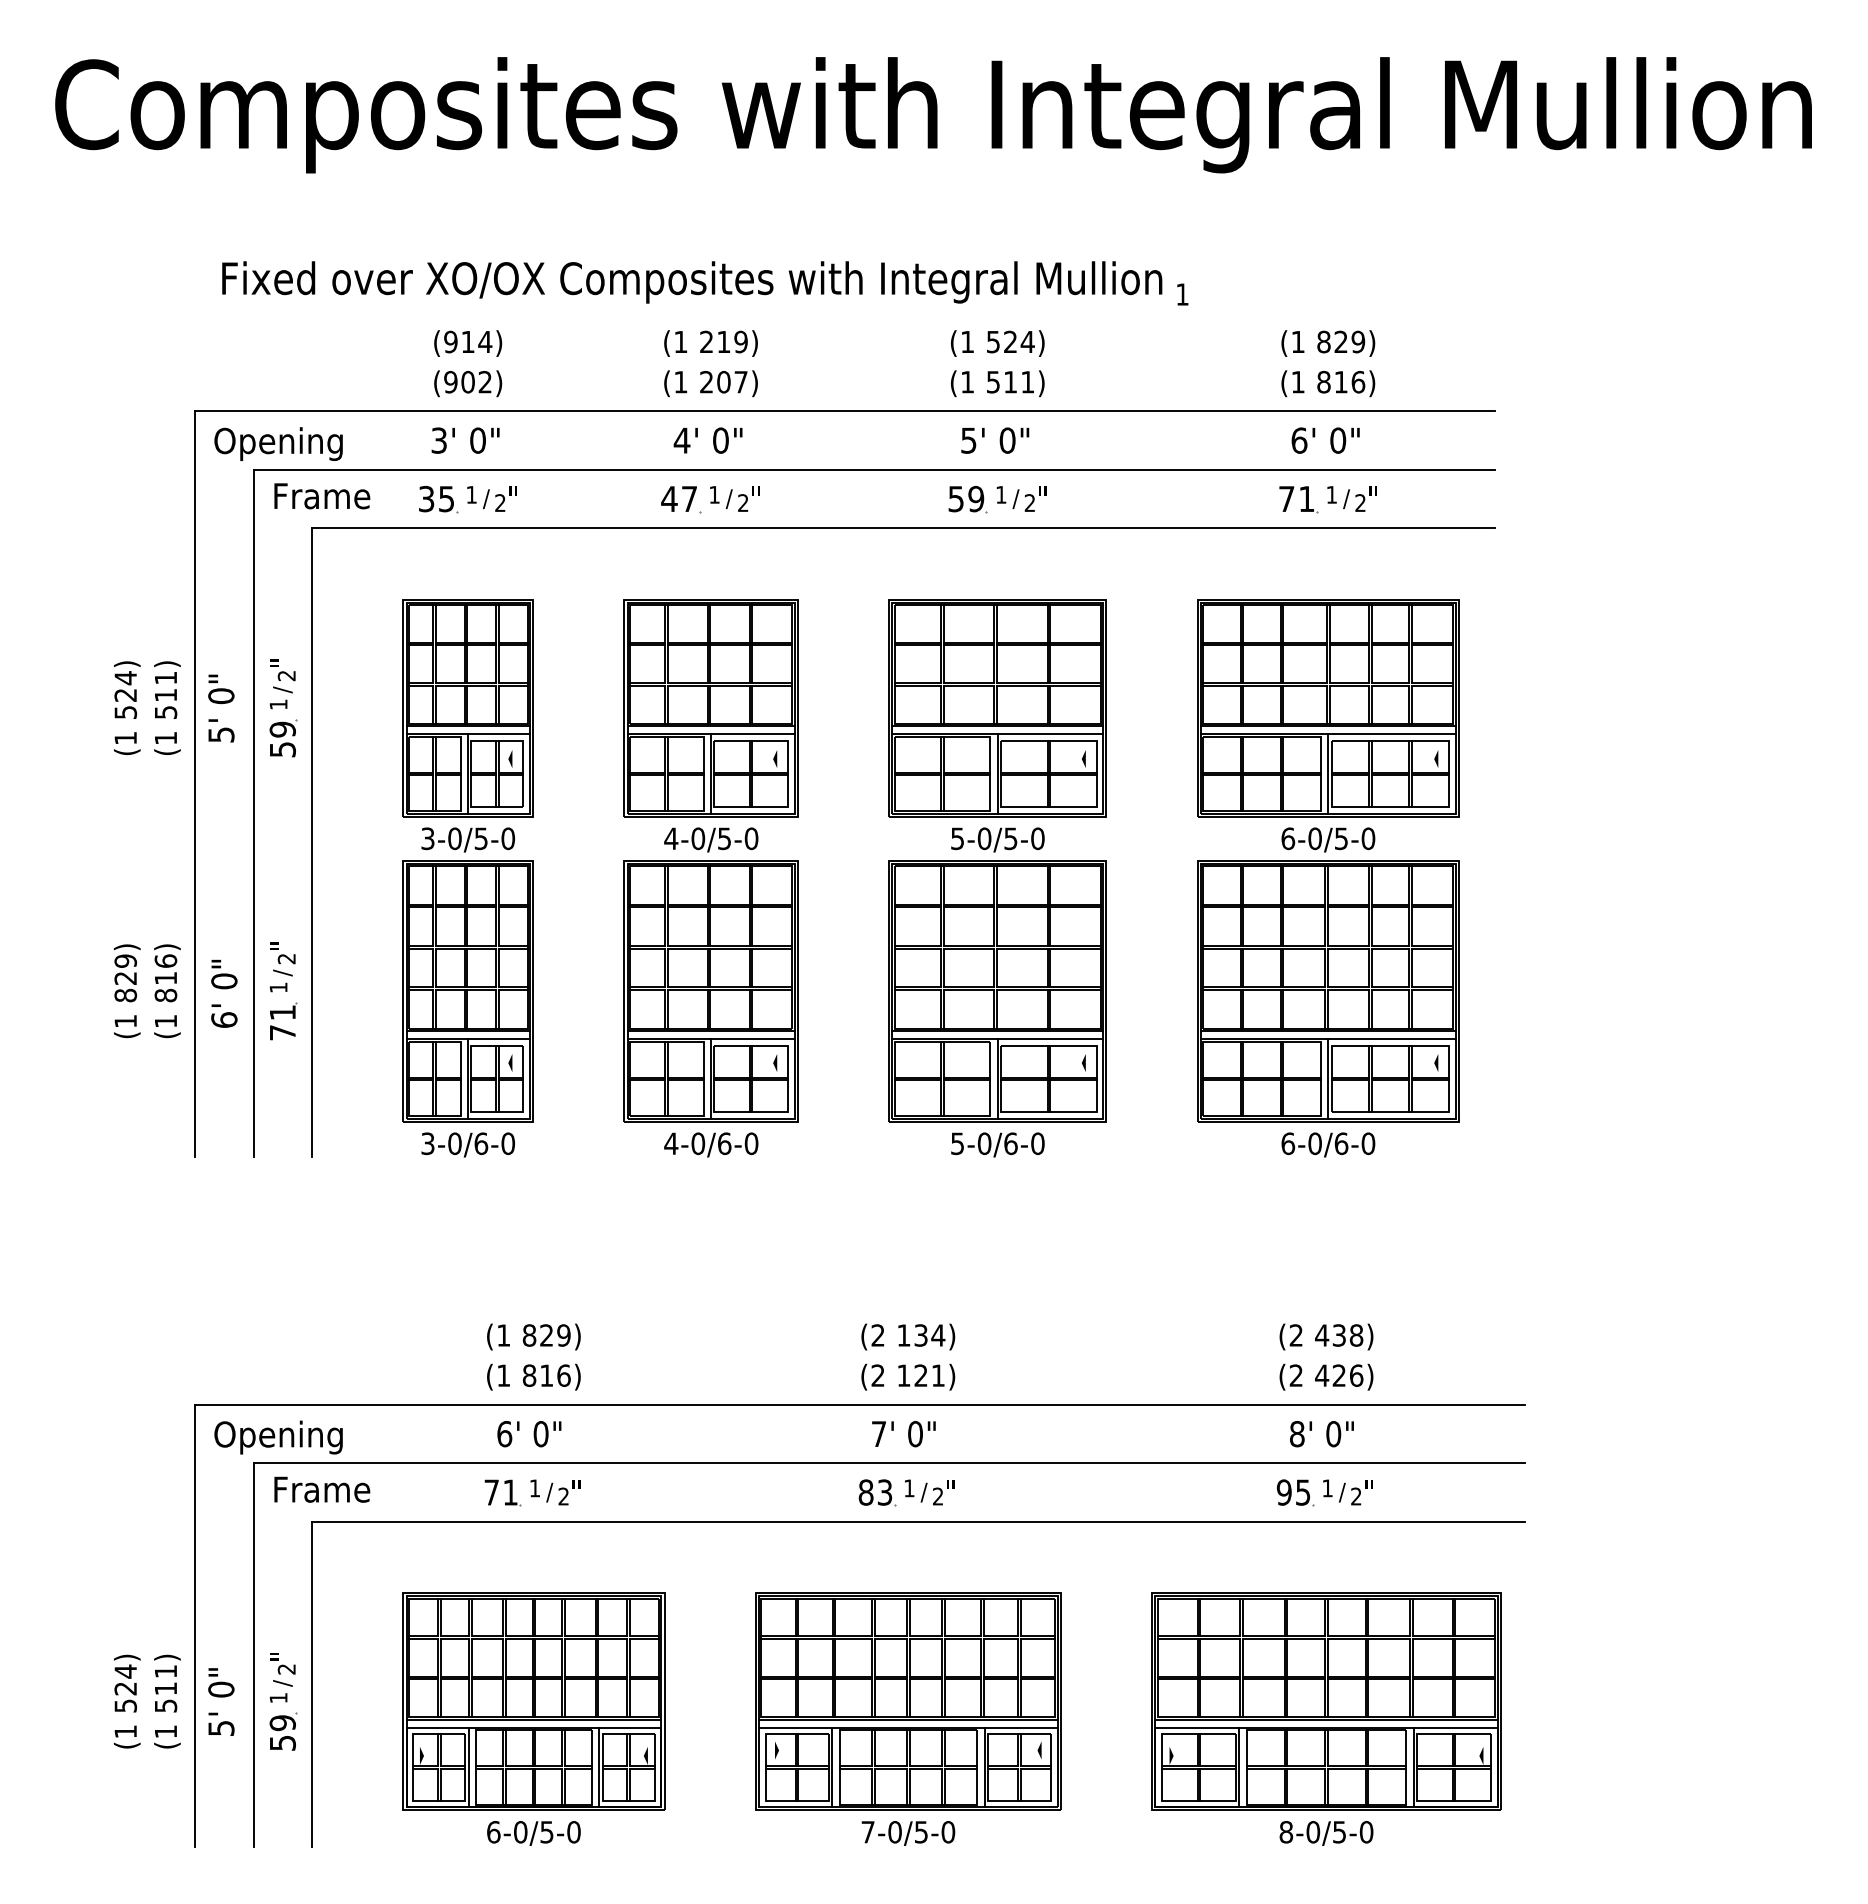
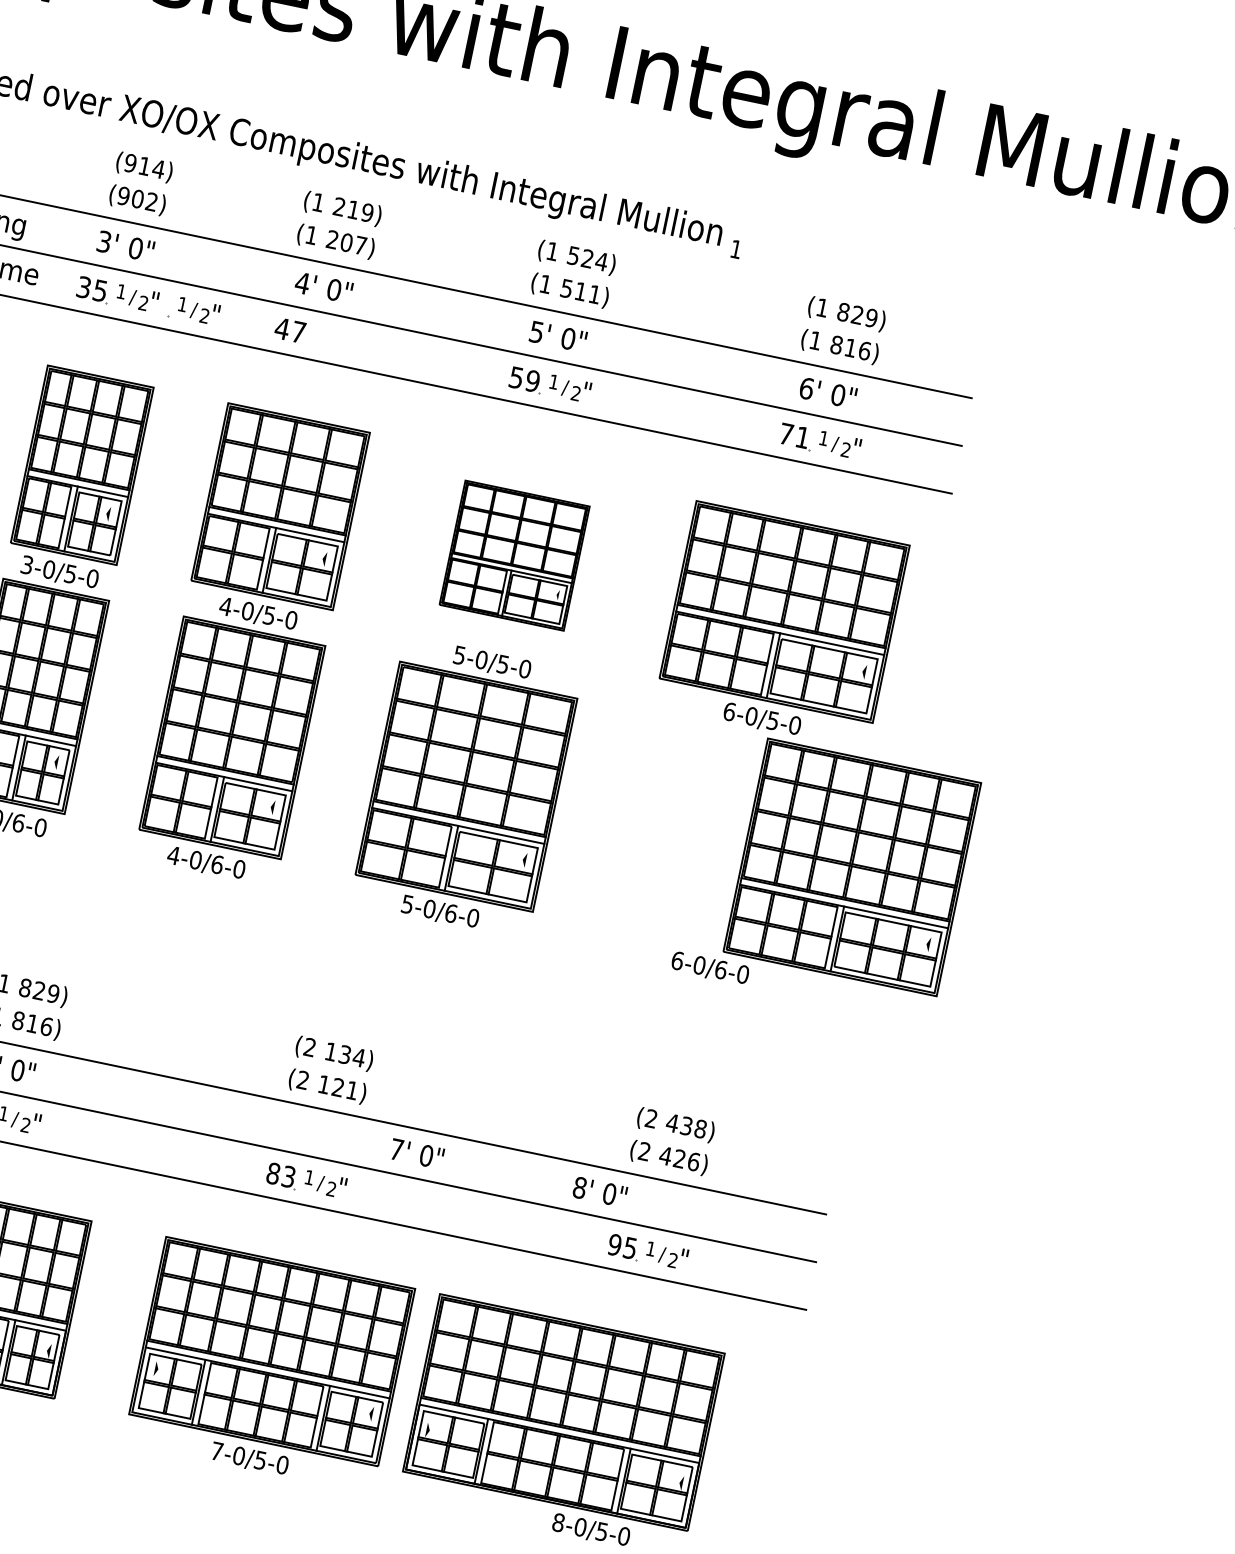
part: (729, 499) -> (194, 310), moved
part: (997, 708) -> (514, 555), size x0.7
part: (1328, 991) -> (852, 867), moved
text: (903, 1434) -> (416, 1154), moved
text: (1321, 1434) -> (599, 1192), moved
part: (1326, 1701) -> (563, 1412), moved

